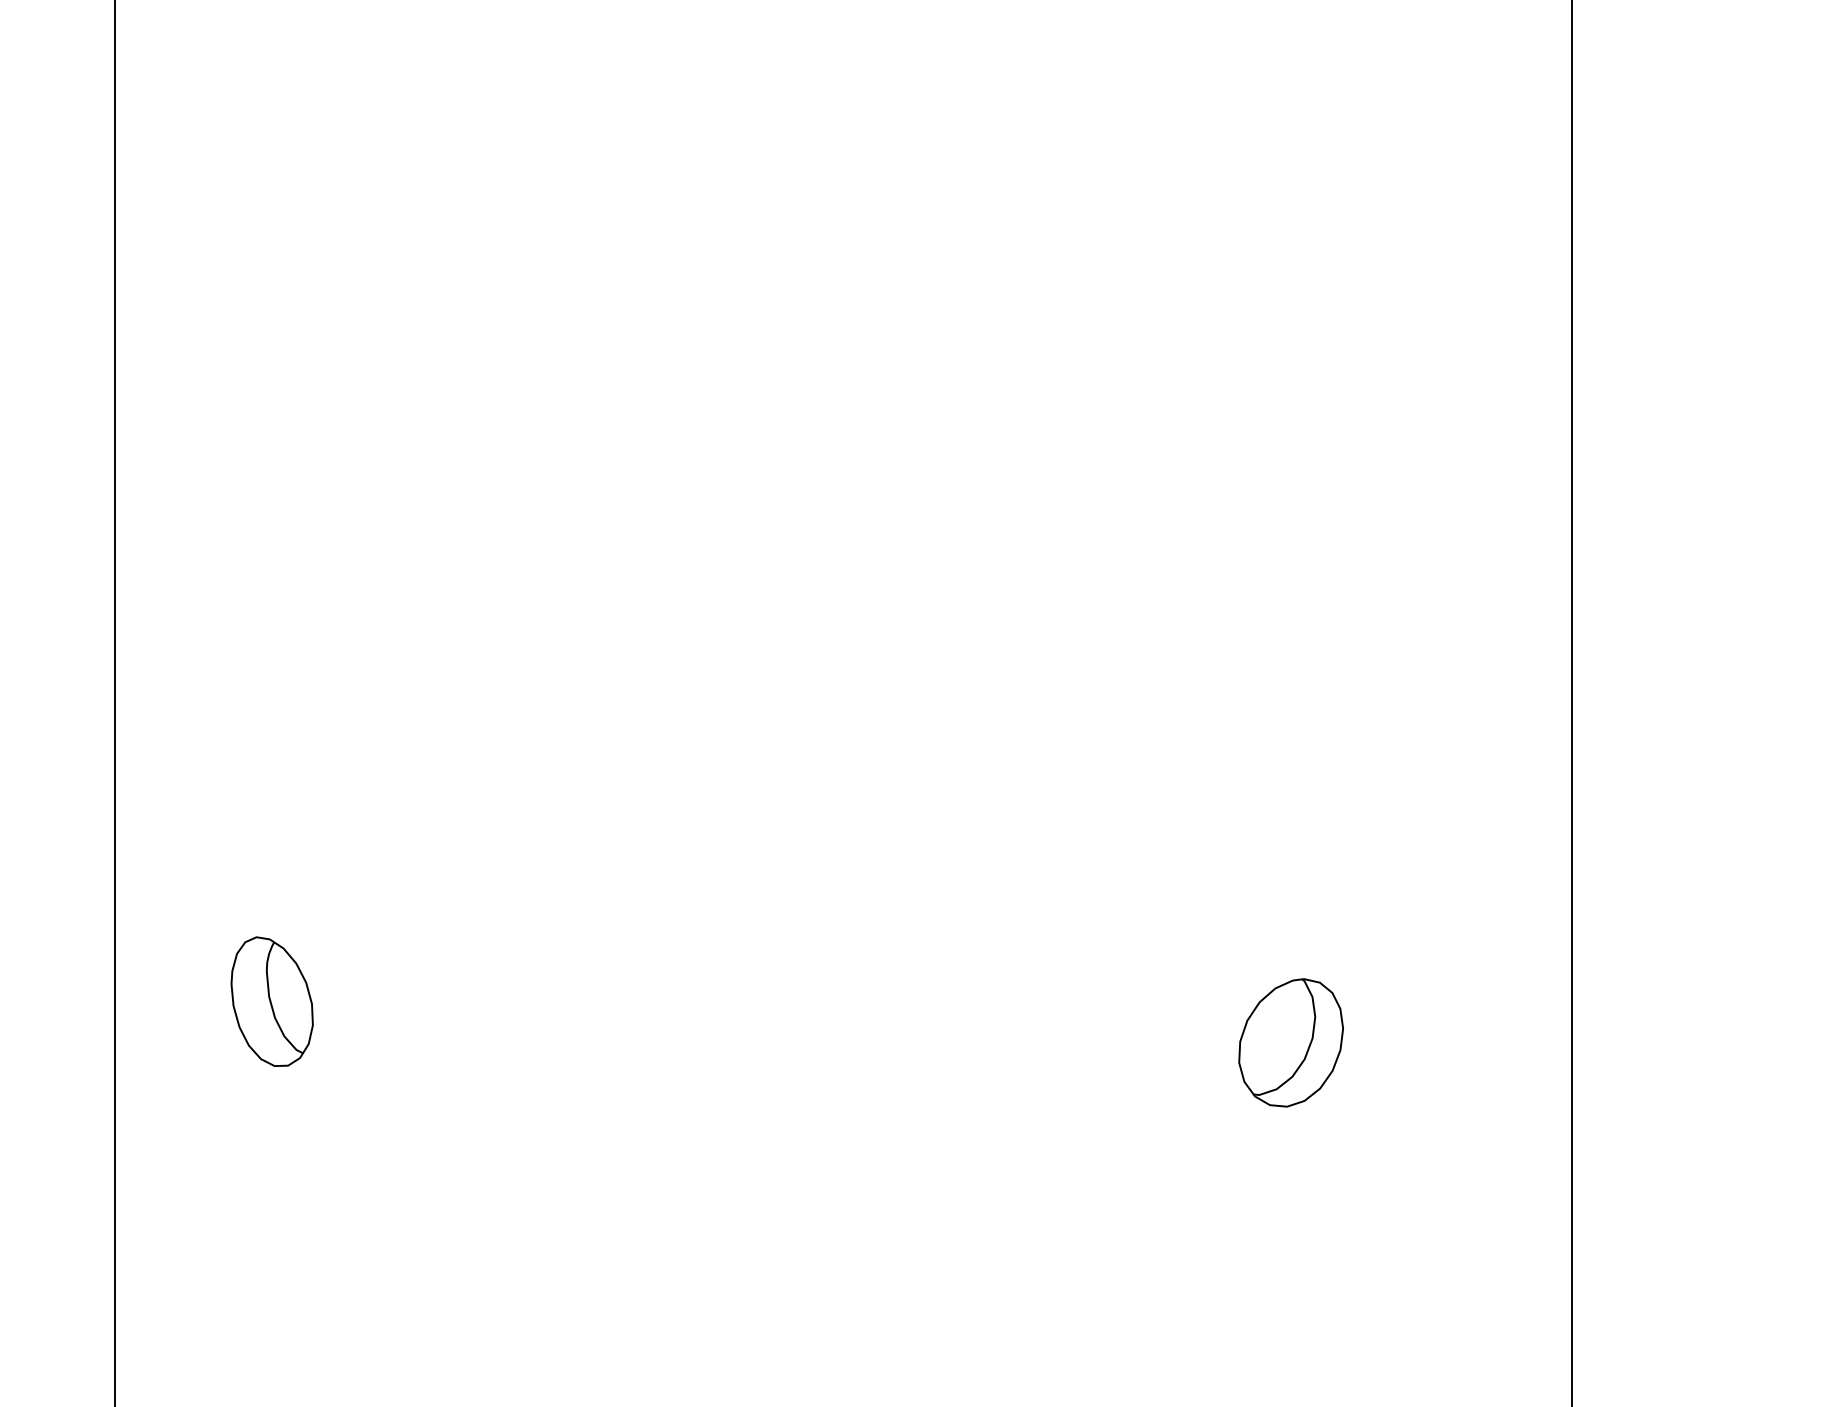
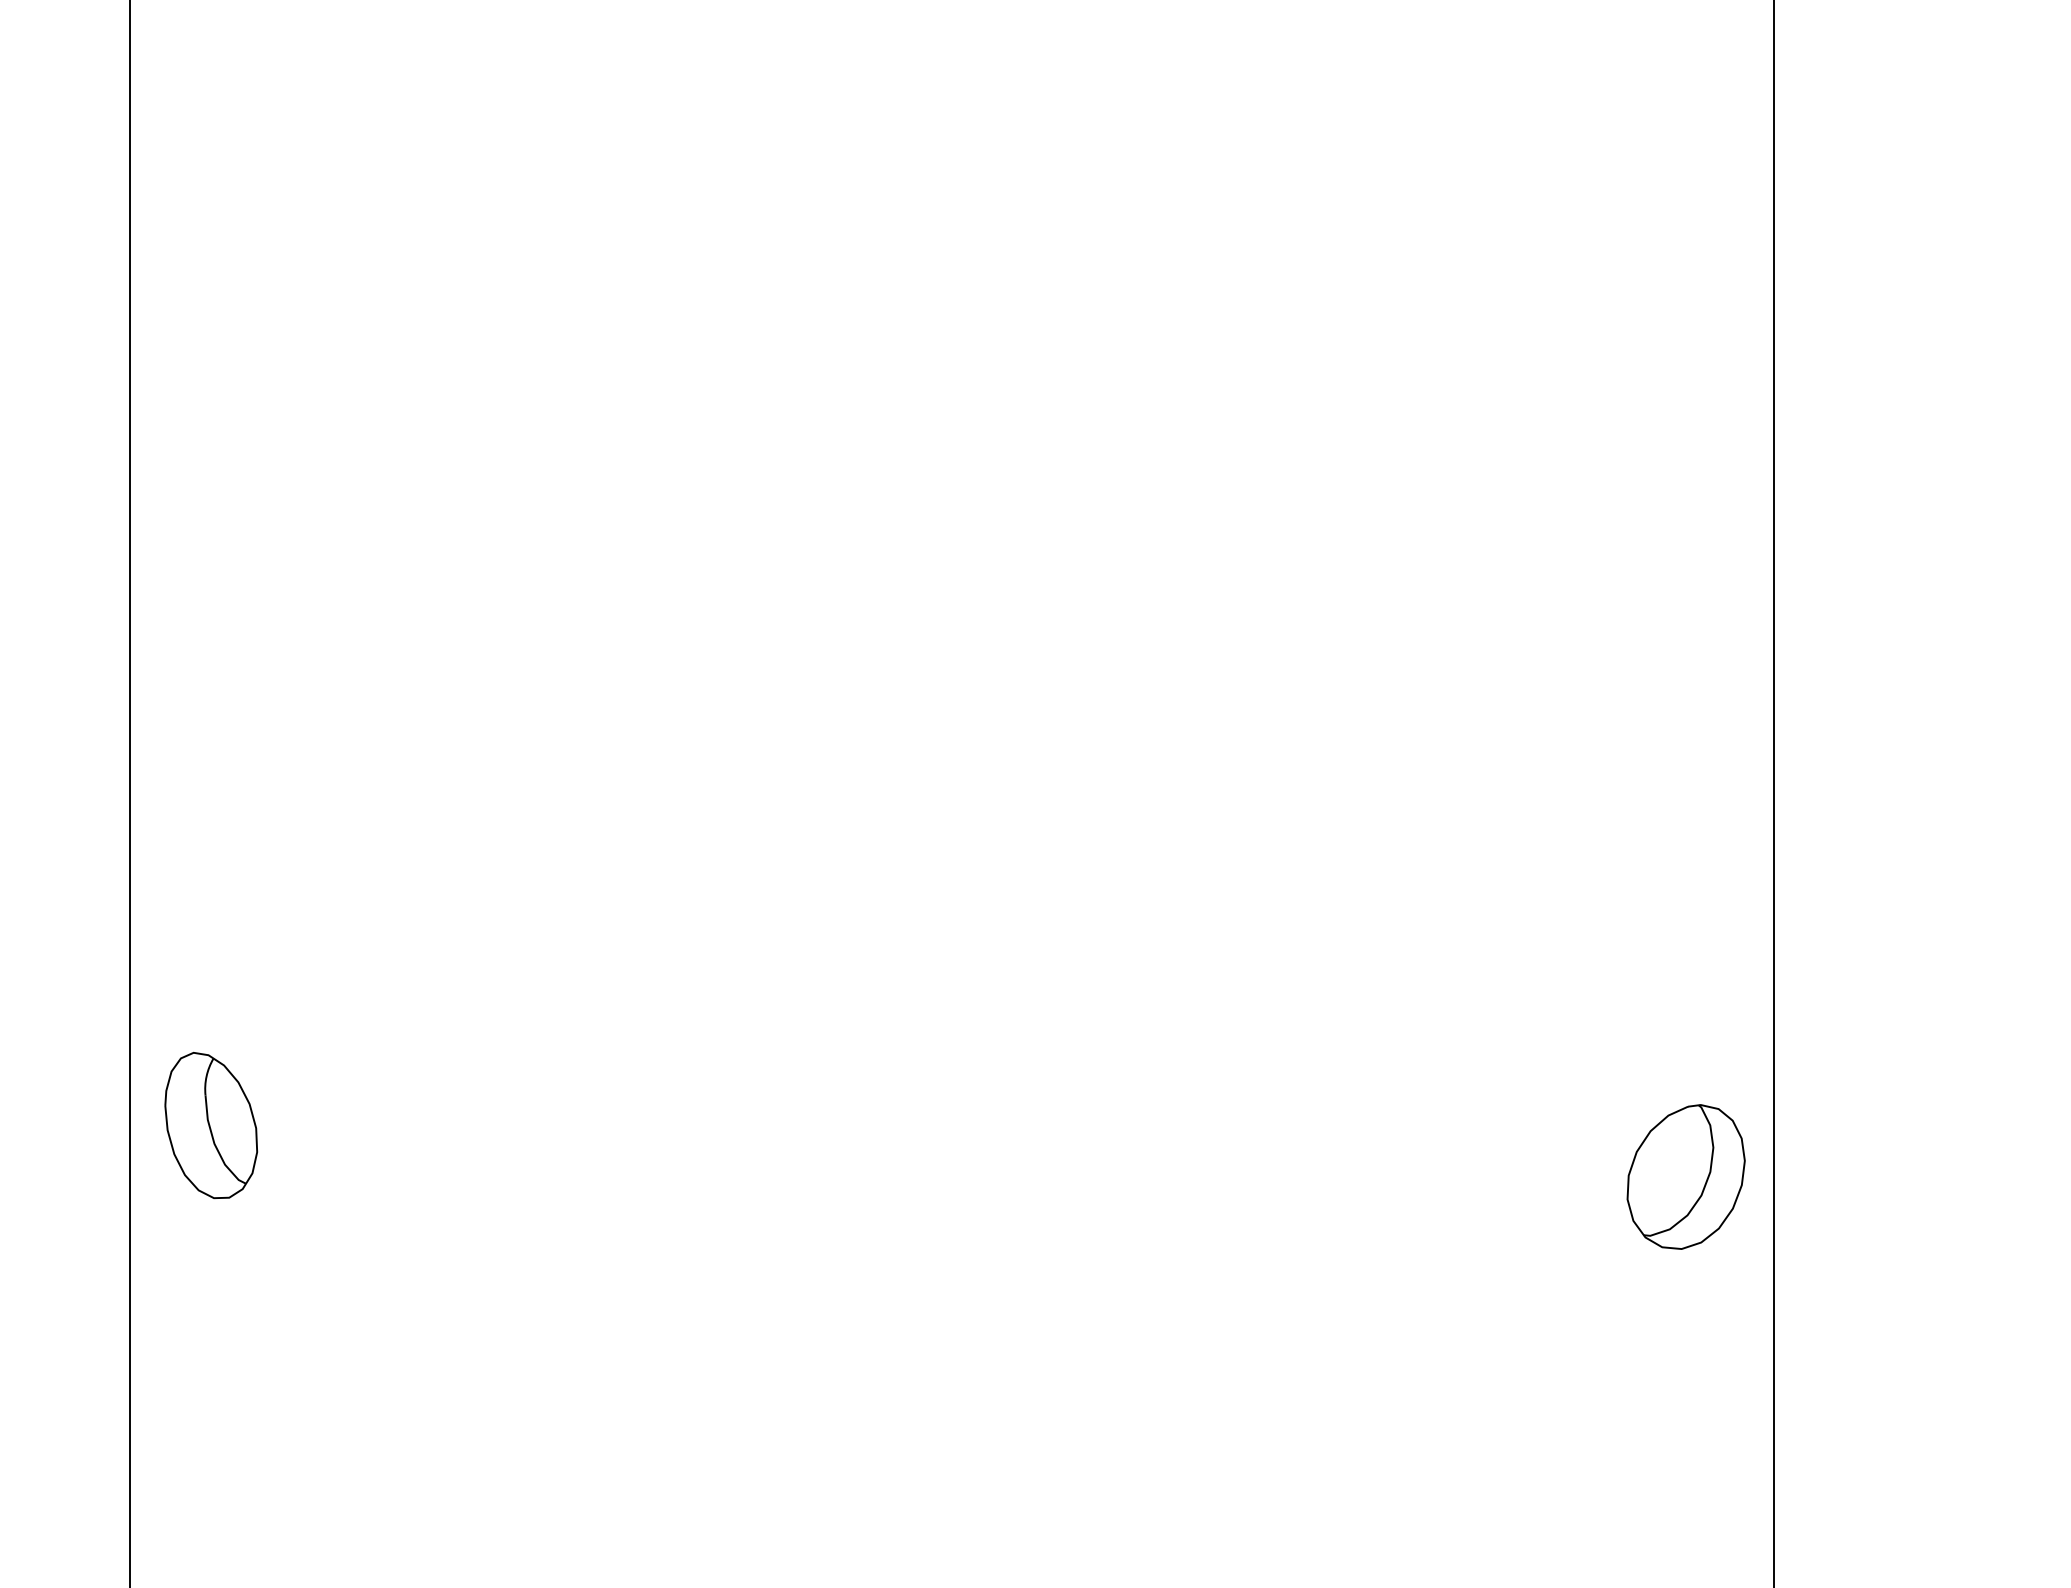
part: (272, 1001) -> (211, 1125), moved
part: (1290, 1042) -> (1685, 1176), moved

